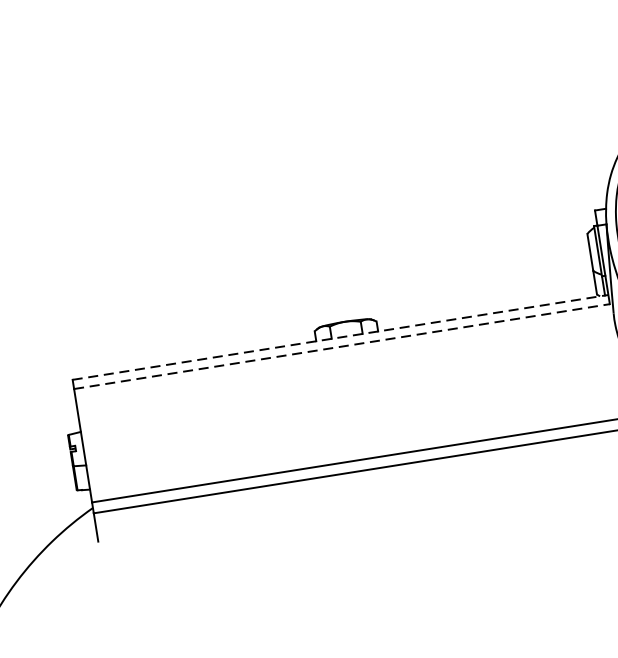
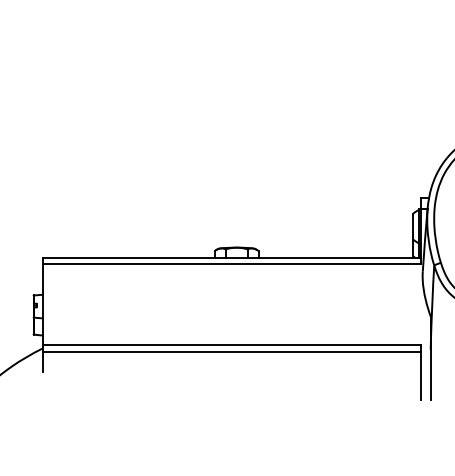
line: (341, 336) -> (232, 257), dashed -> solid
line: (342, 346) -> (232, 264), dashed -> solid

